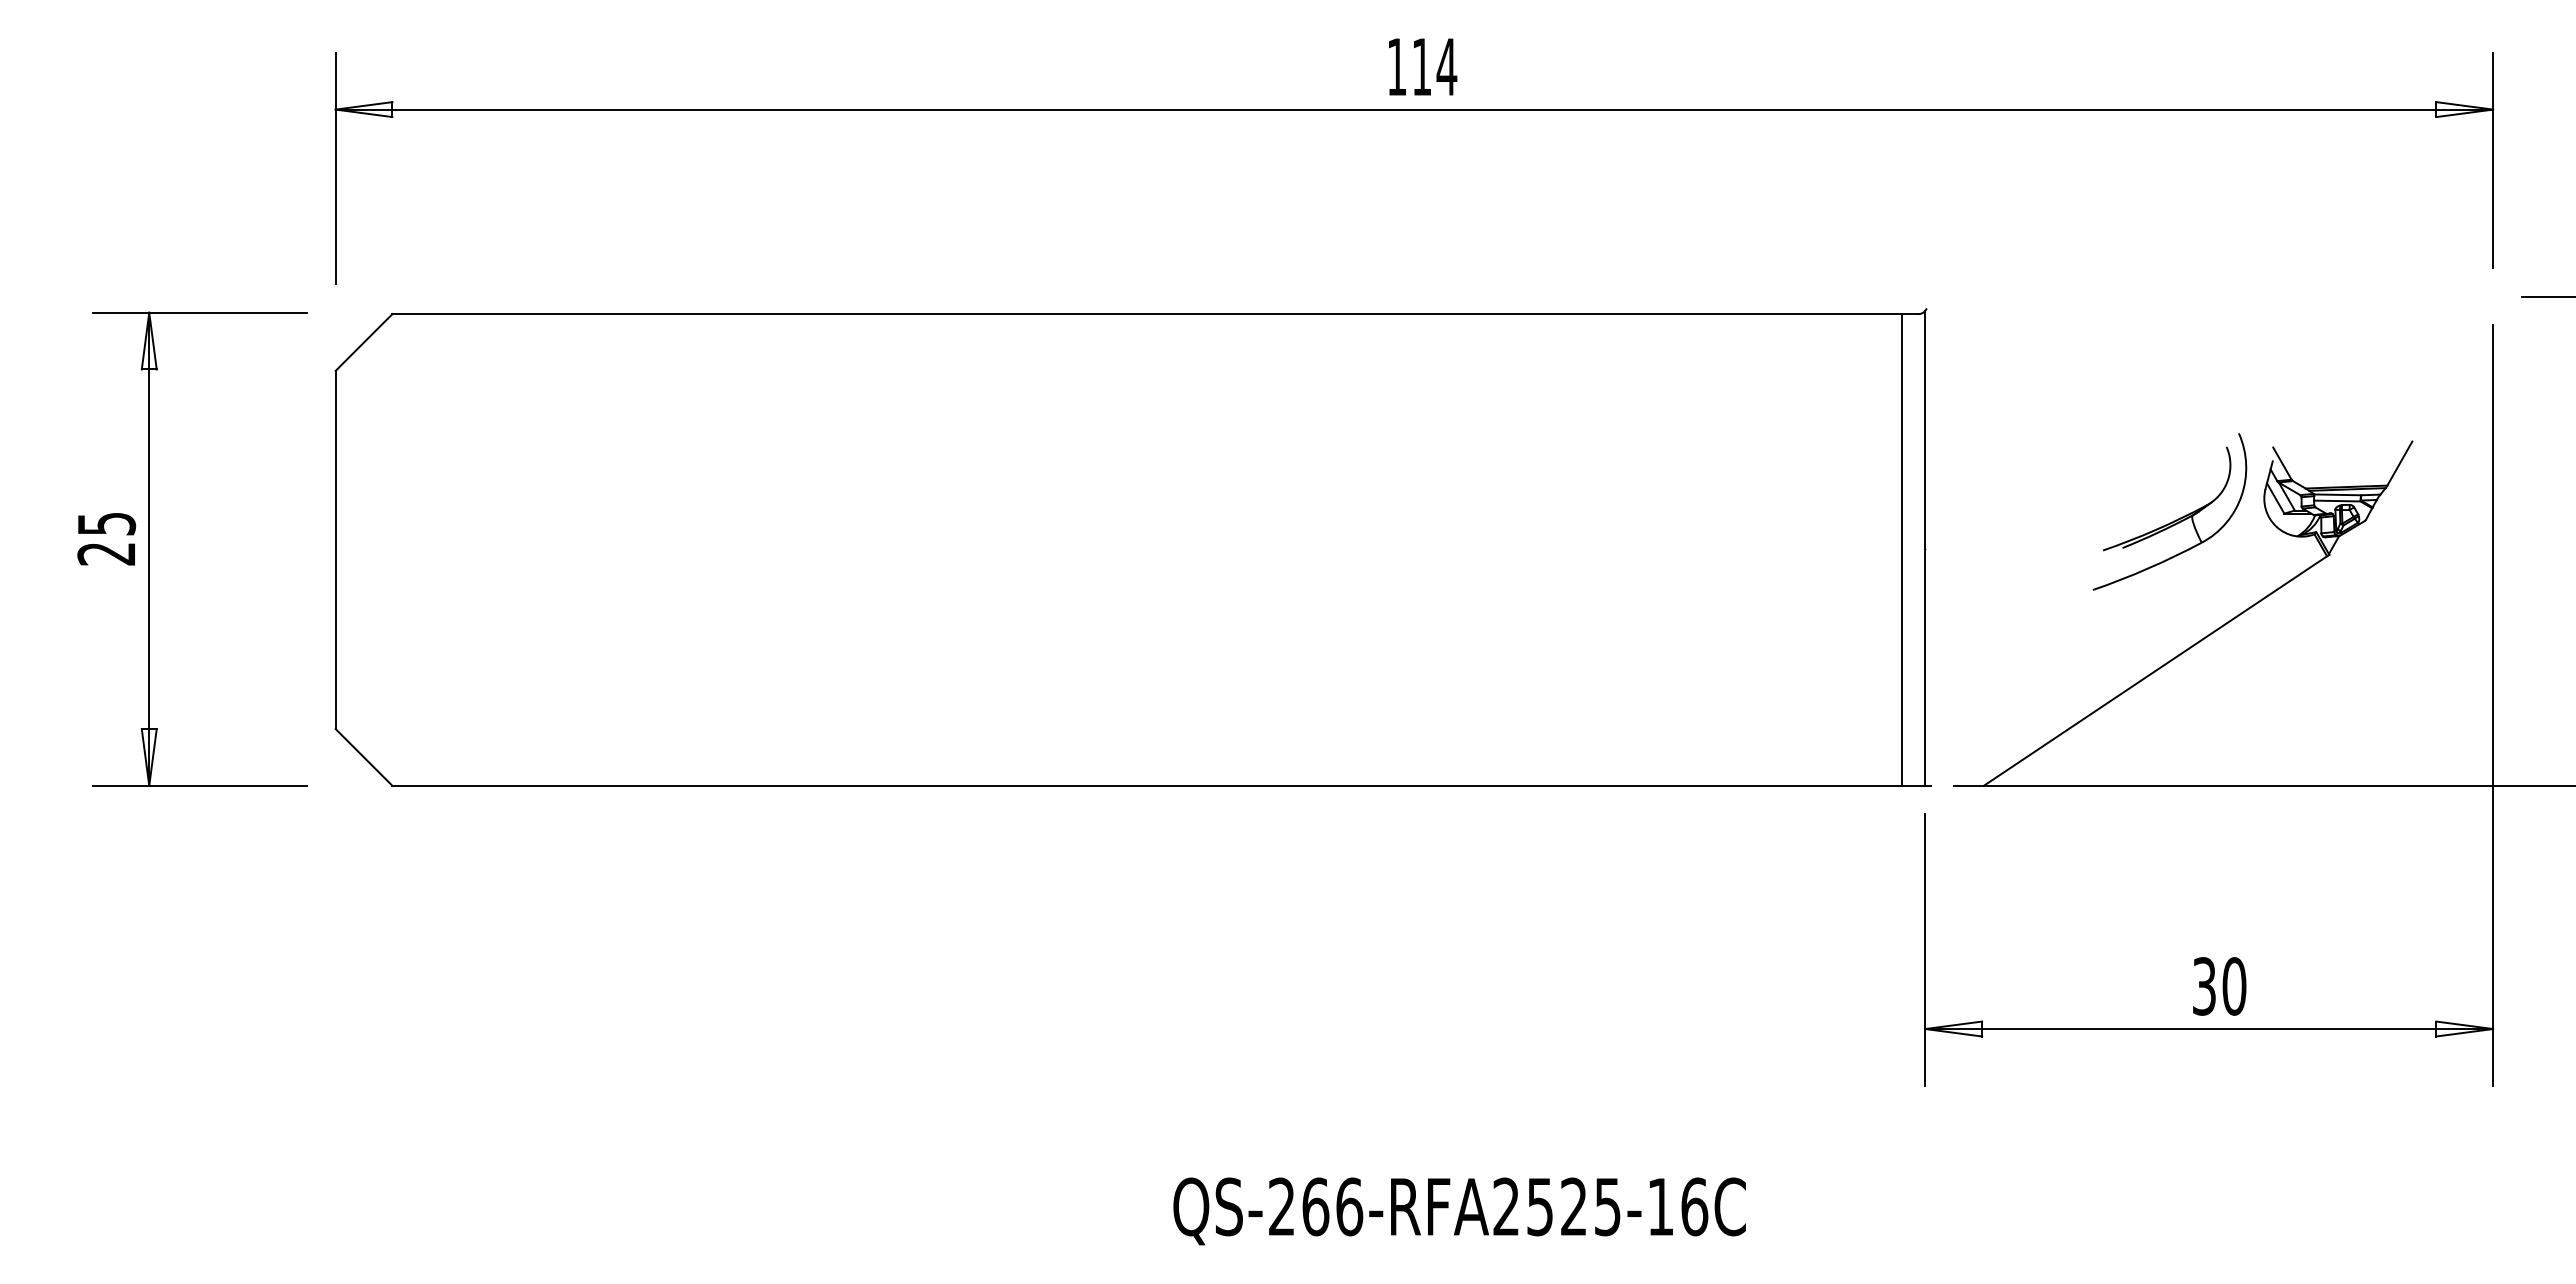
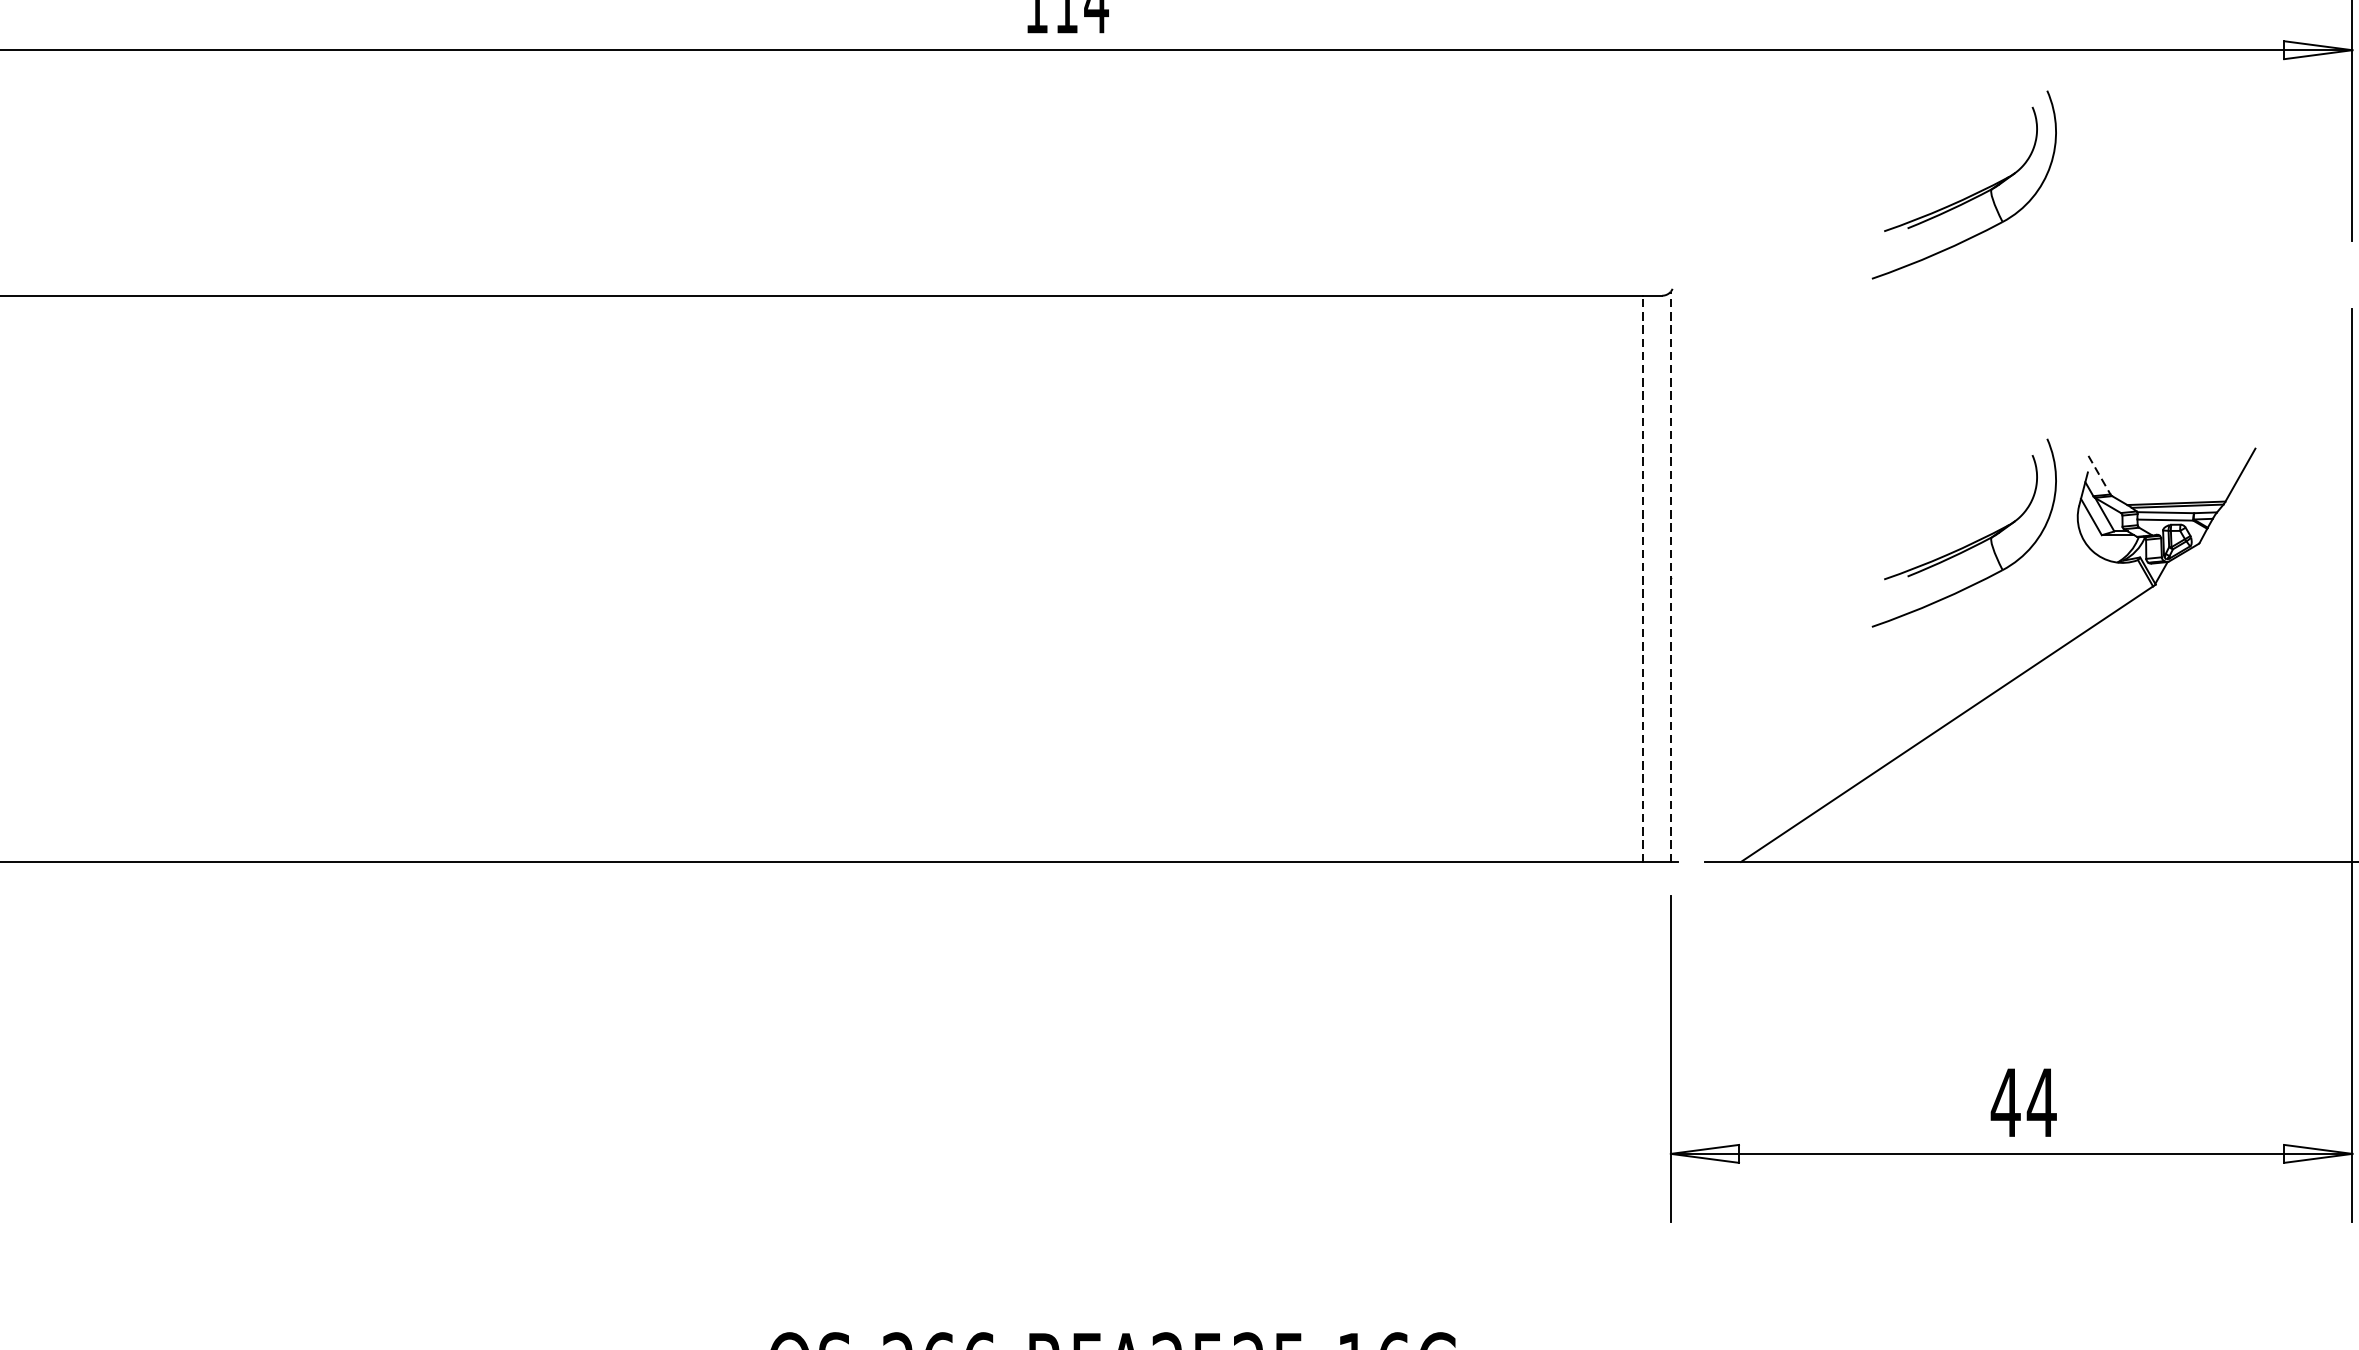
part: (2173, 230) -> (1968, 195), added
line: (2282, 463) -> (2099, 475), solid -> dashed
line: (1925, 548) -> (1671, 577), solid -> dashed
line: (1902, 549) -> (1643, 578), solid -> dashed
text: (2218, 986) -> (2022, 1102), 30 -> 44

